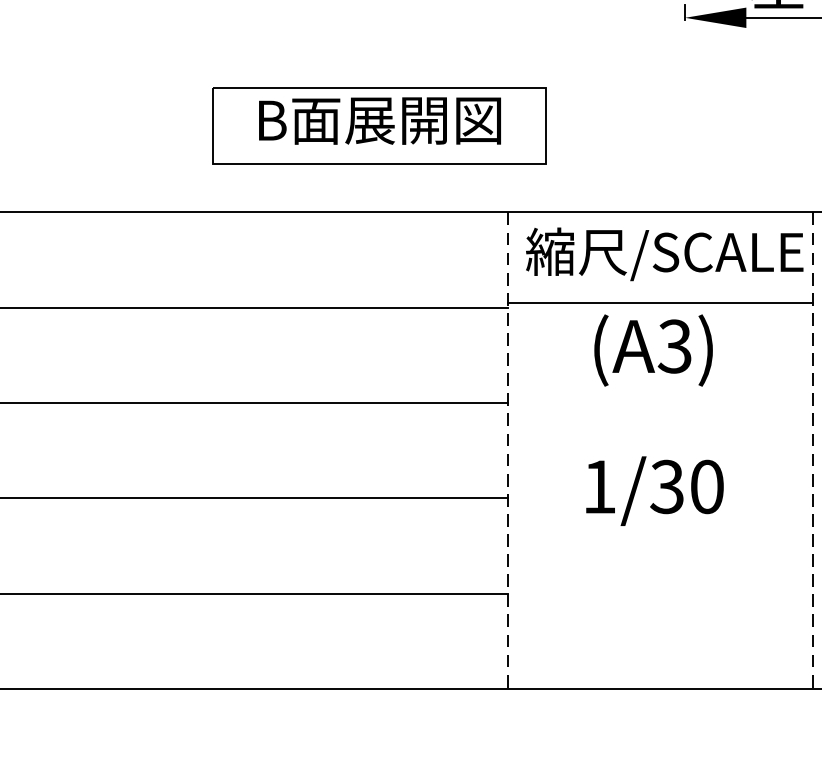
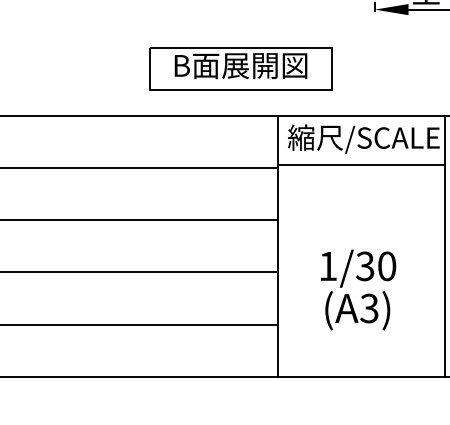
part: (379, 125) -> (240, 68), moved
text: (653, 350) -> (357, 310), moved
line: (506, 452) -> (277, 247), dashed -> solid
line: (813, 452) -> (445, 247), dashed -> solid

